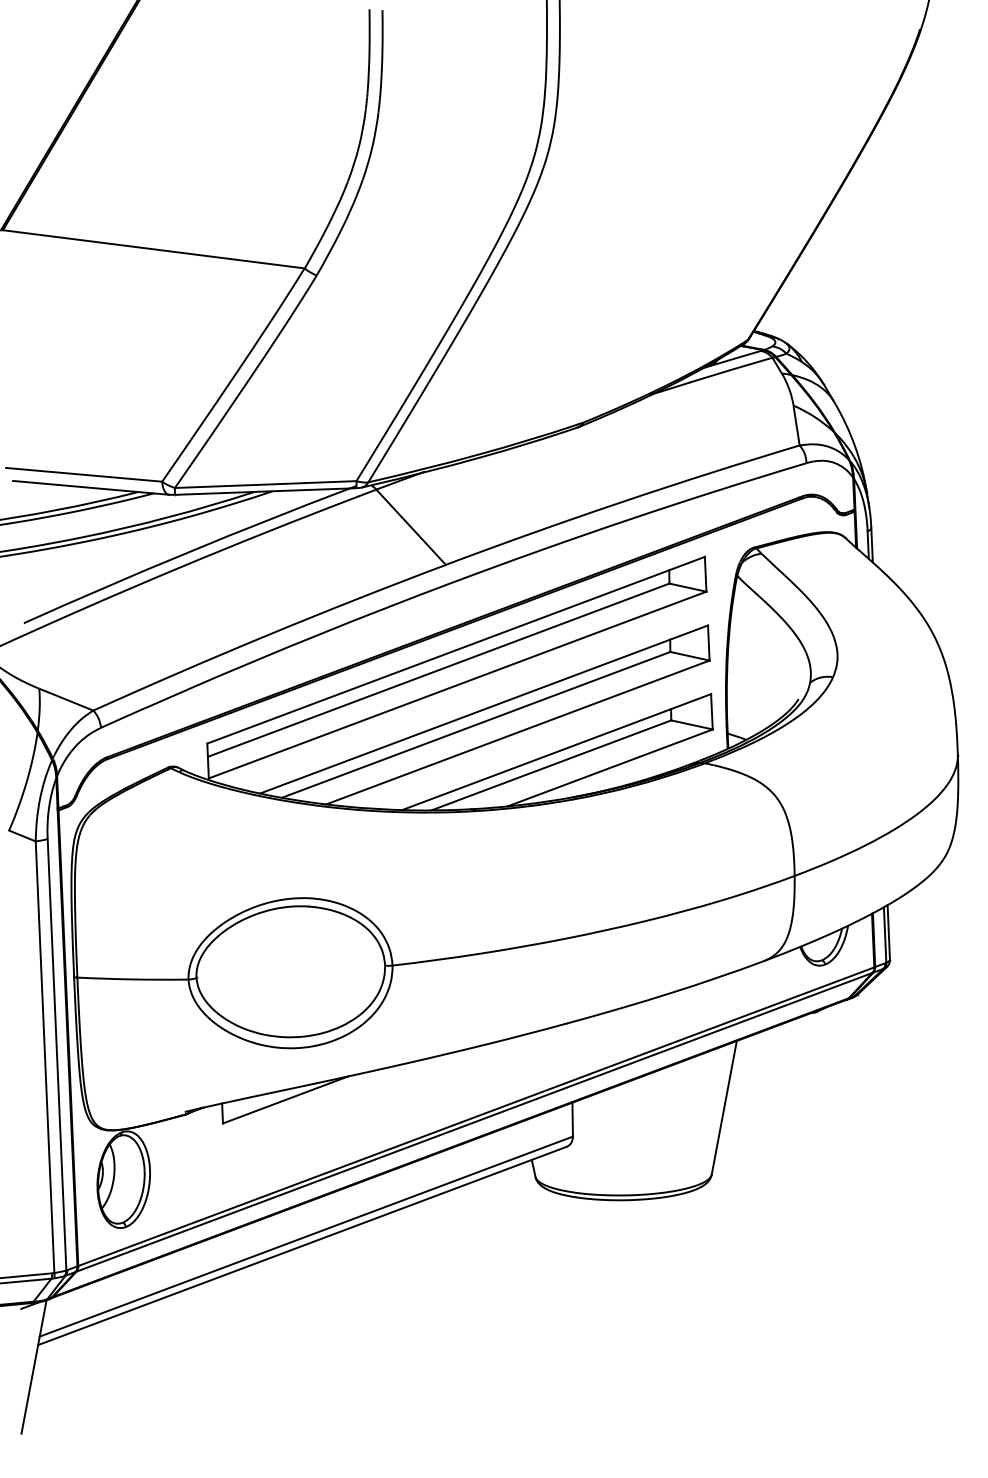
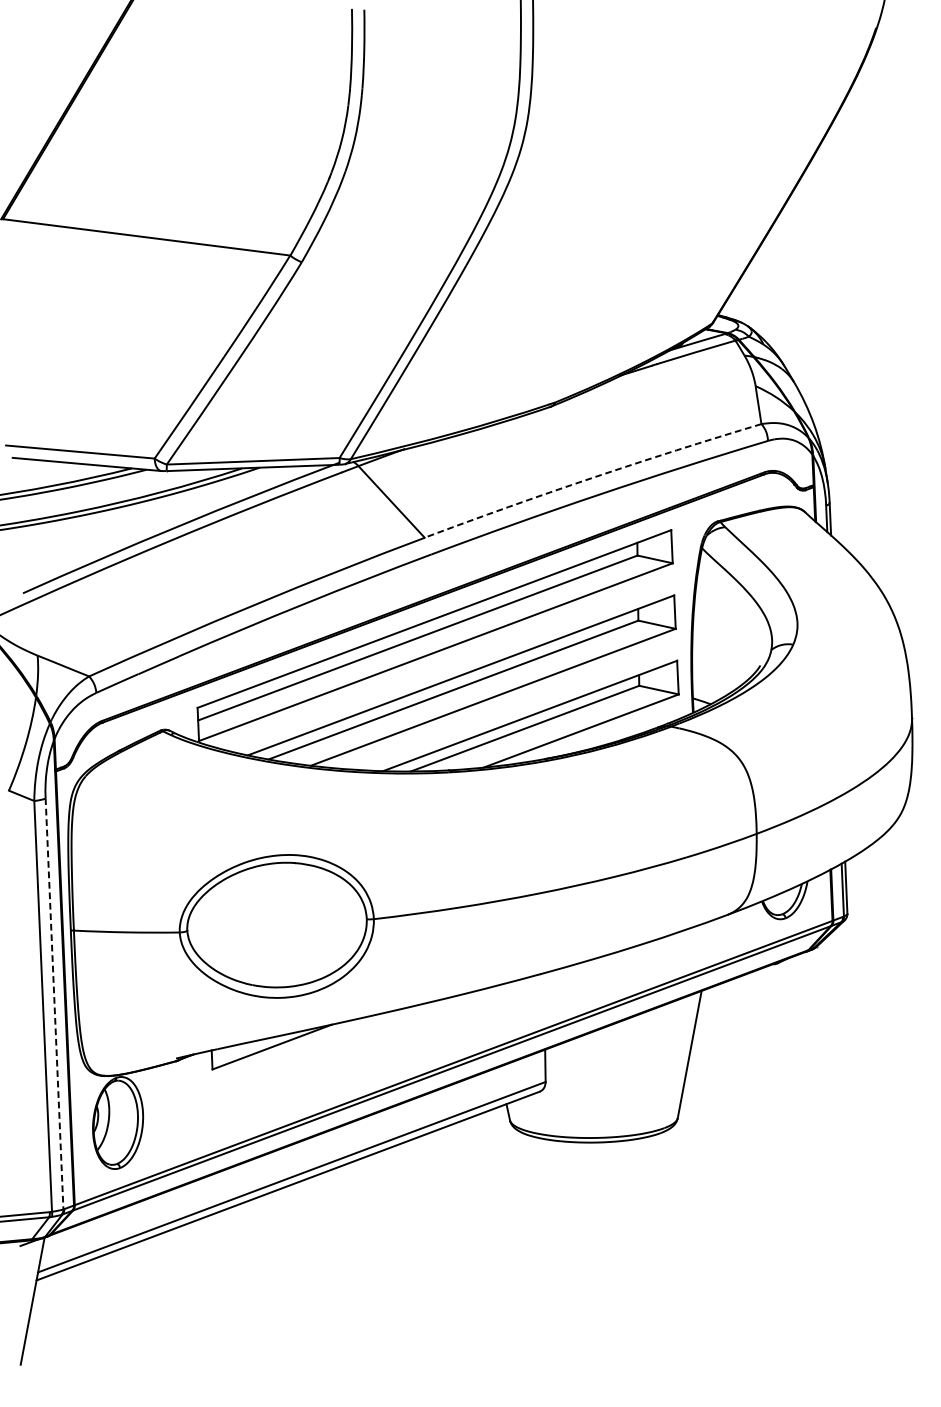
arc: (621, 502) -> (591, 478), solid -> dashed
line: (57, 1055) -> (54, 1004), solid -> dashed

